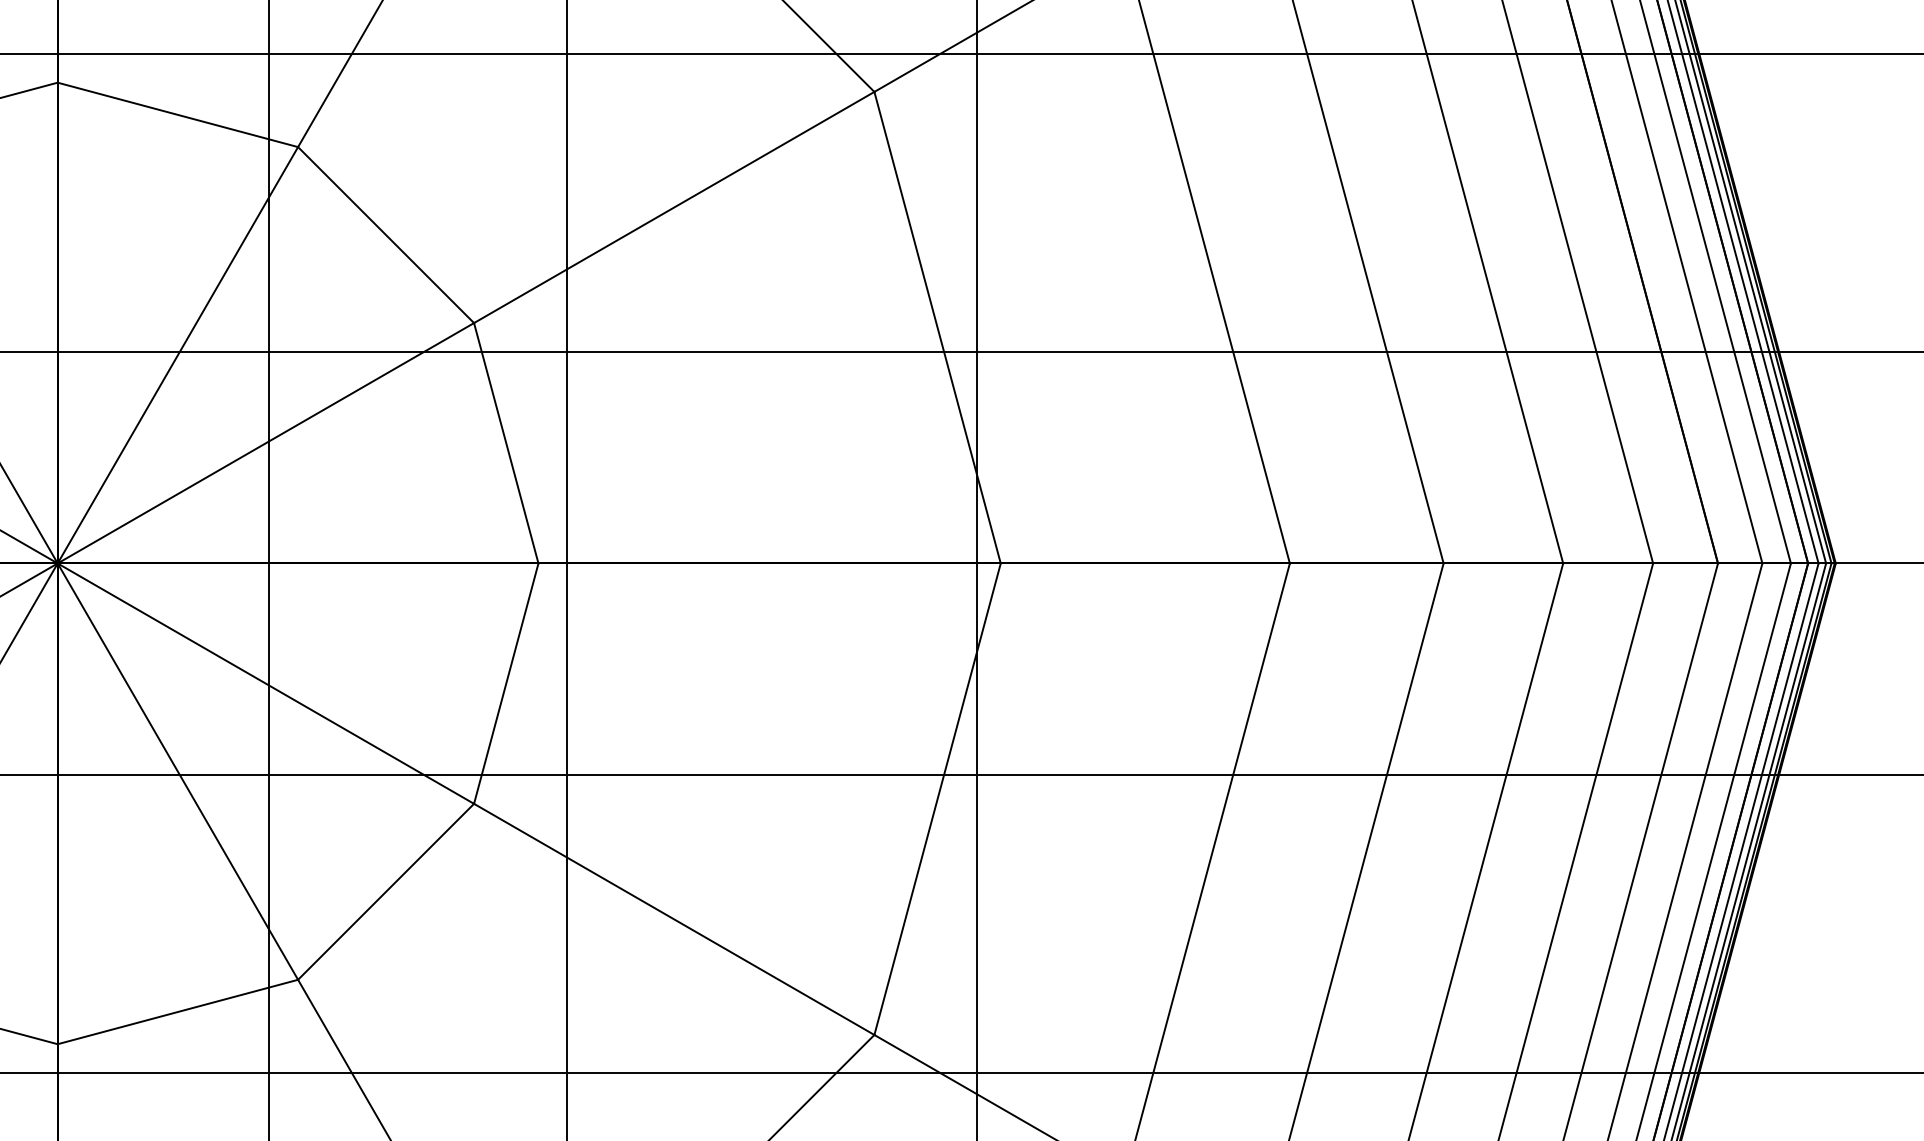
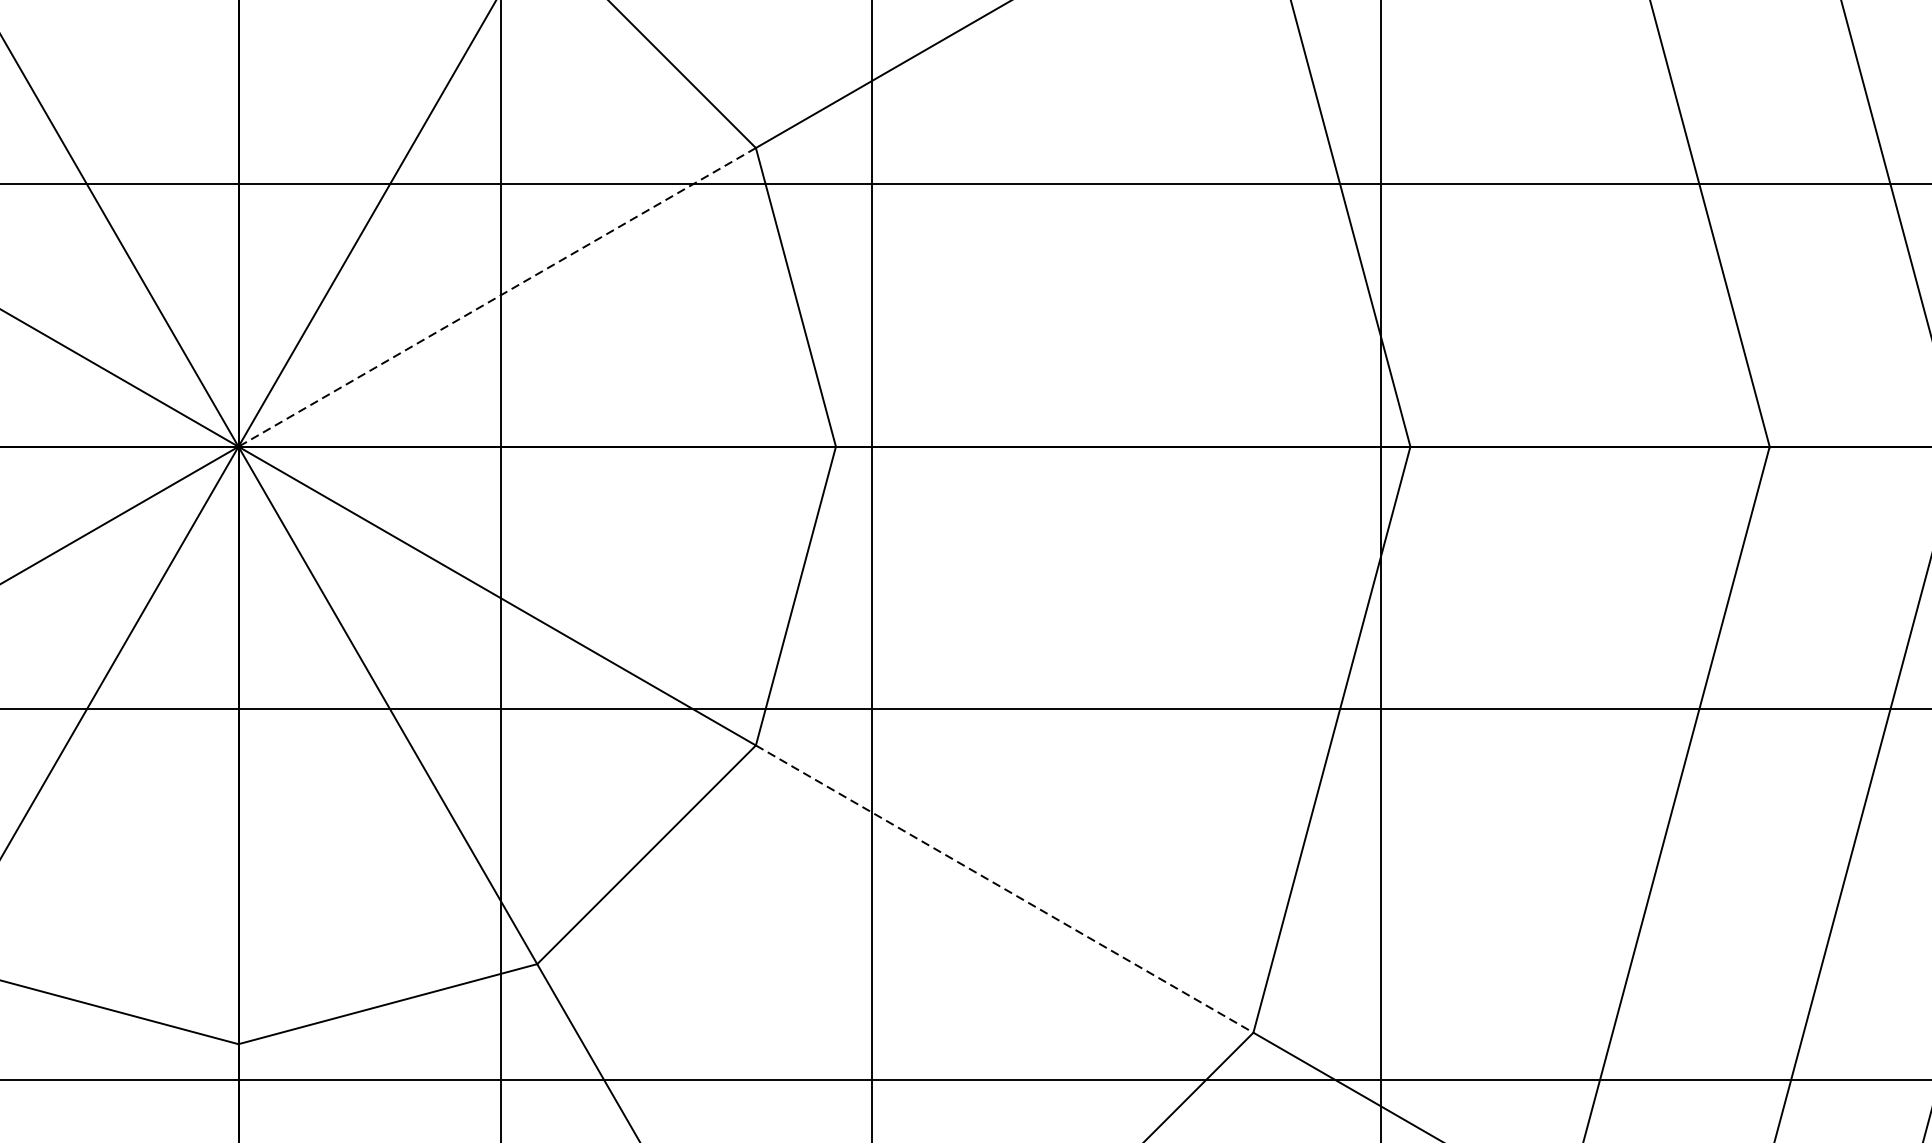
line: (265, 443) -> (496, 297), solid -> dashed
line: (674, 919) -> (1004, 889), solid -> dashed

